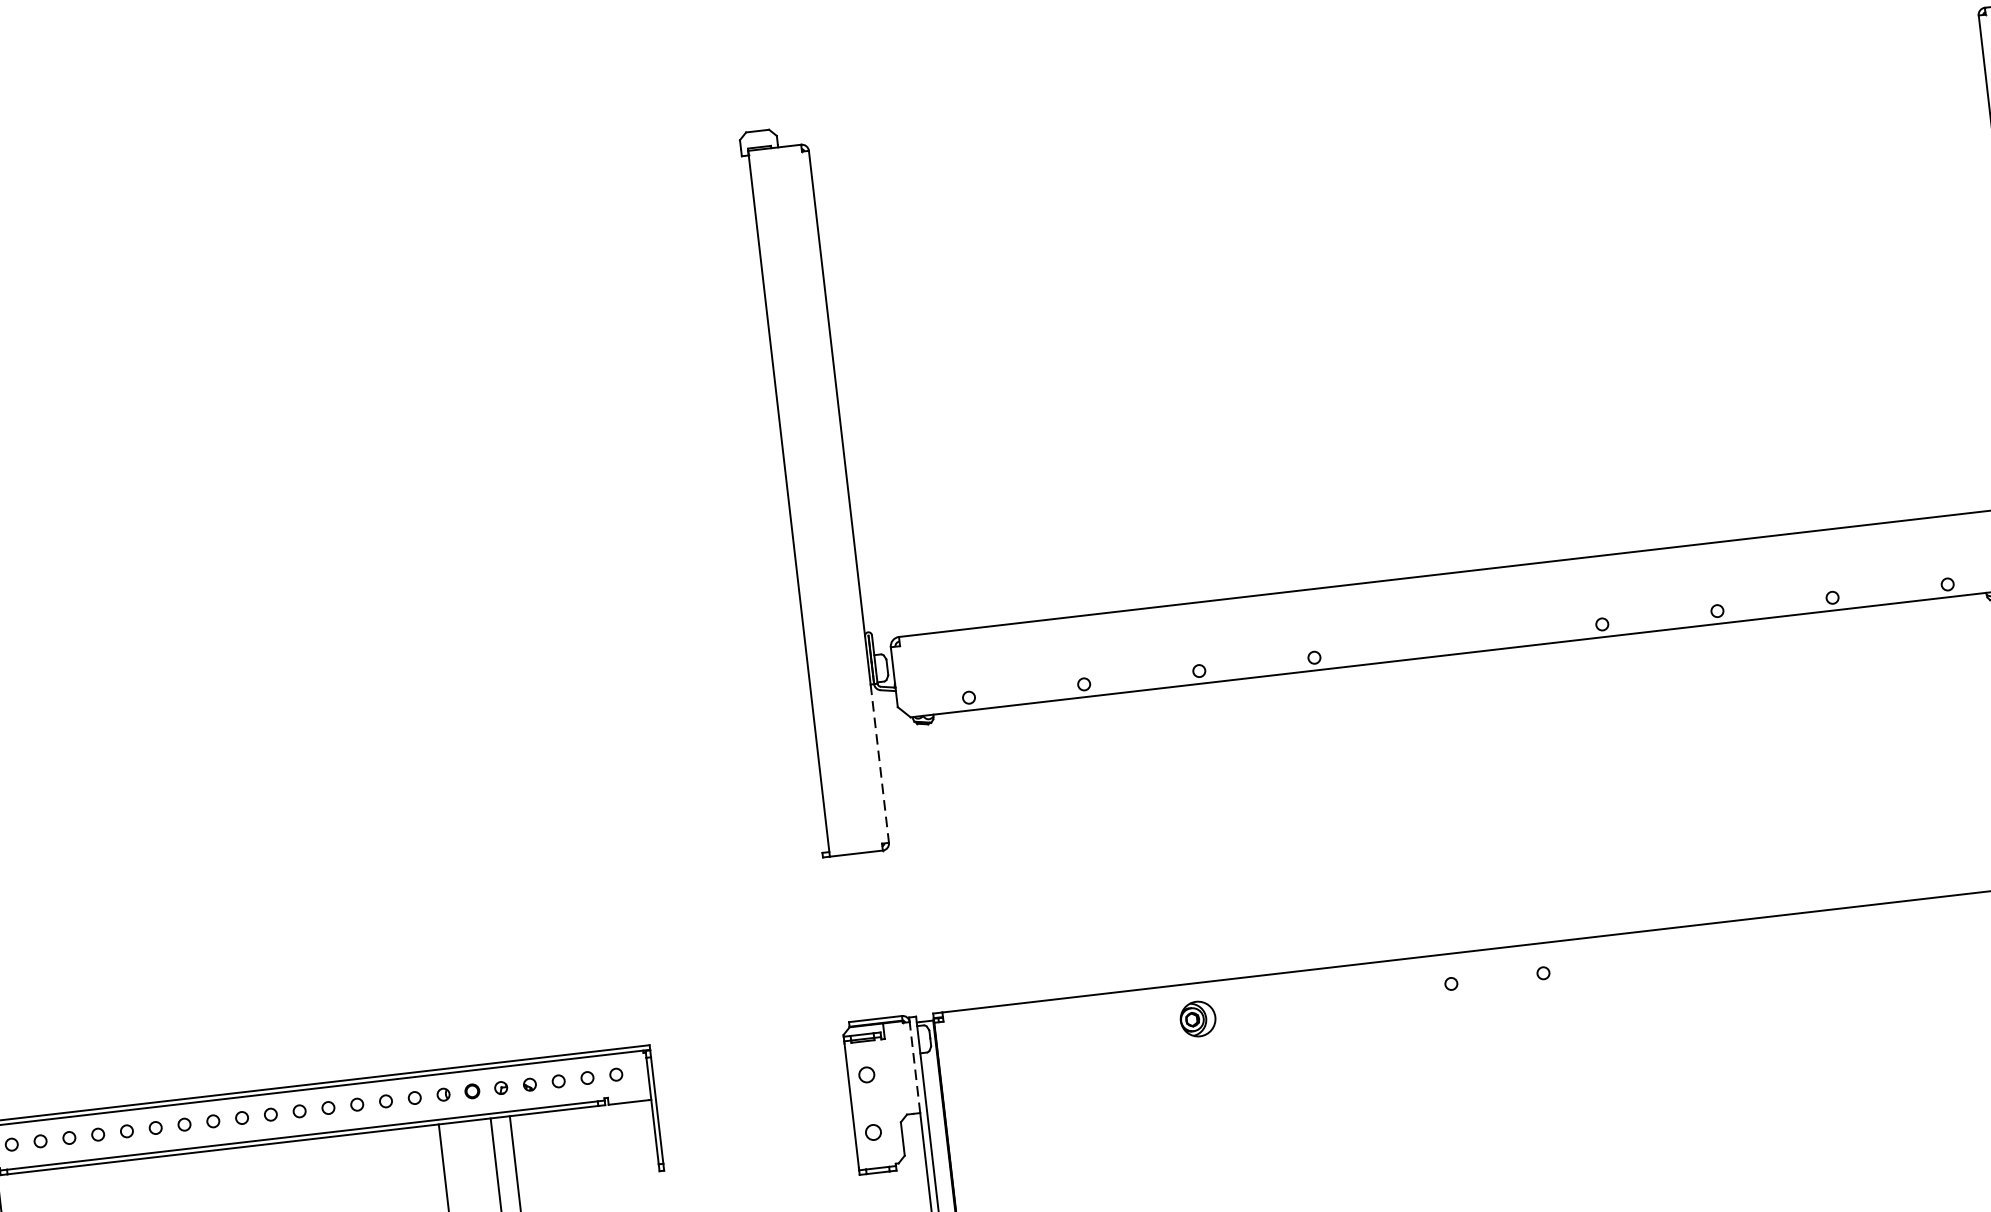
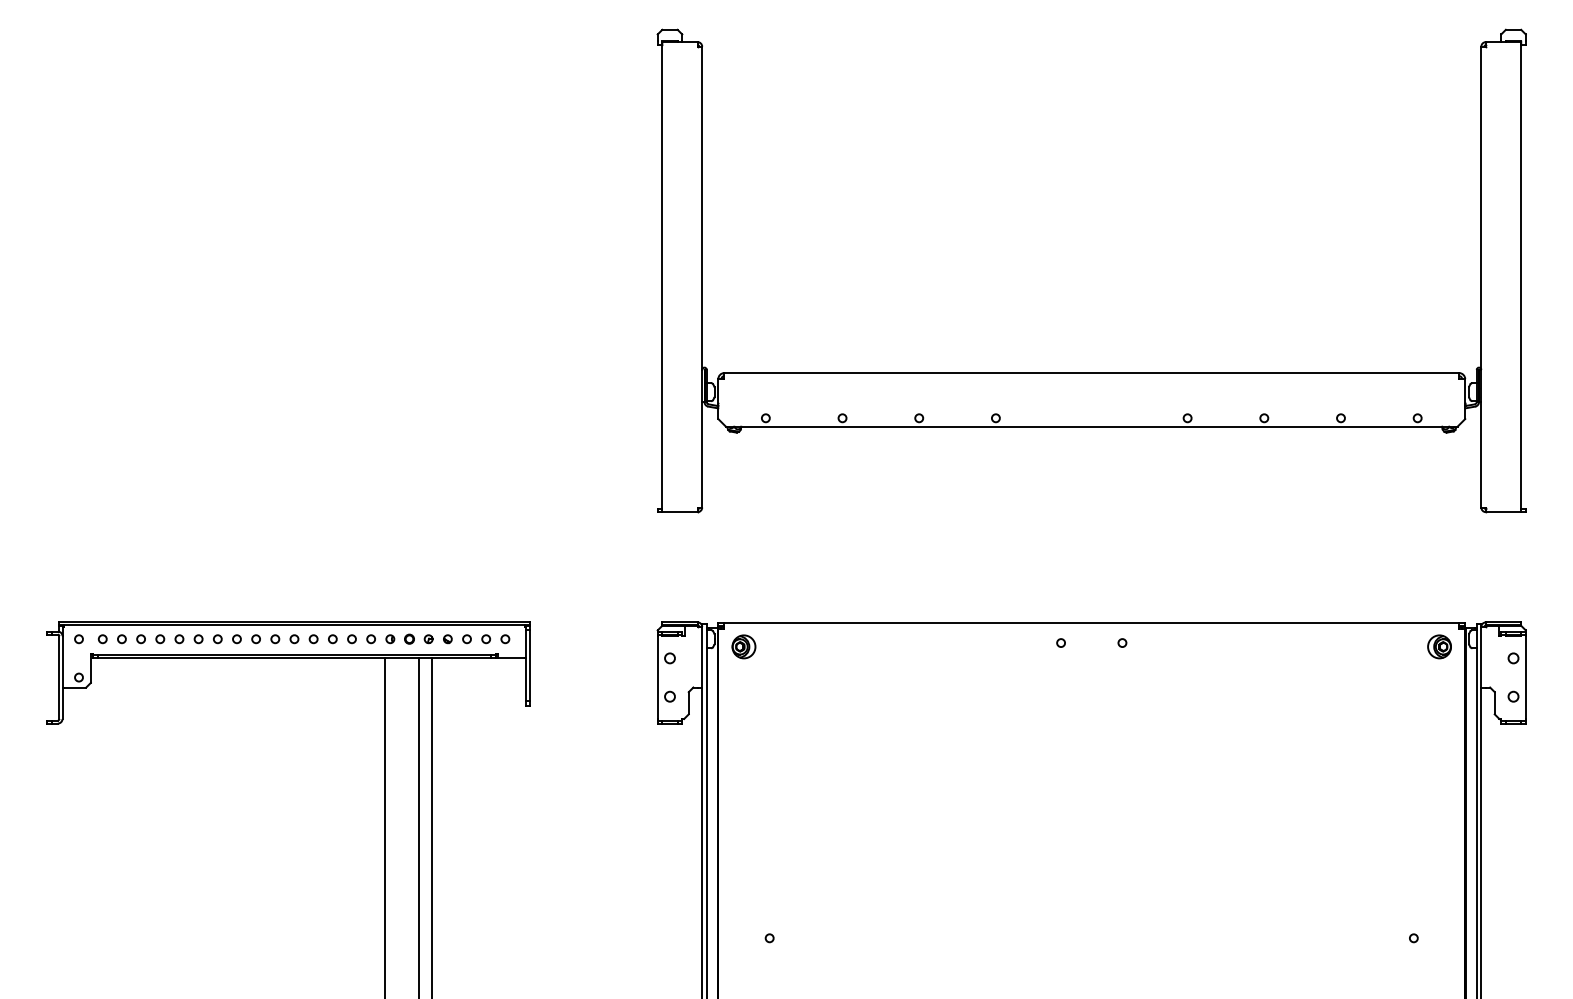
line: (880, 763) -> (702, 454), dashed -> solid
part: (1197, 1018) -> (743, 646), moved
line: (915, 1066) -> (702, 656), dashed -> solid

